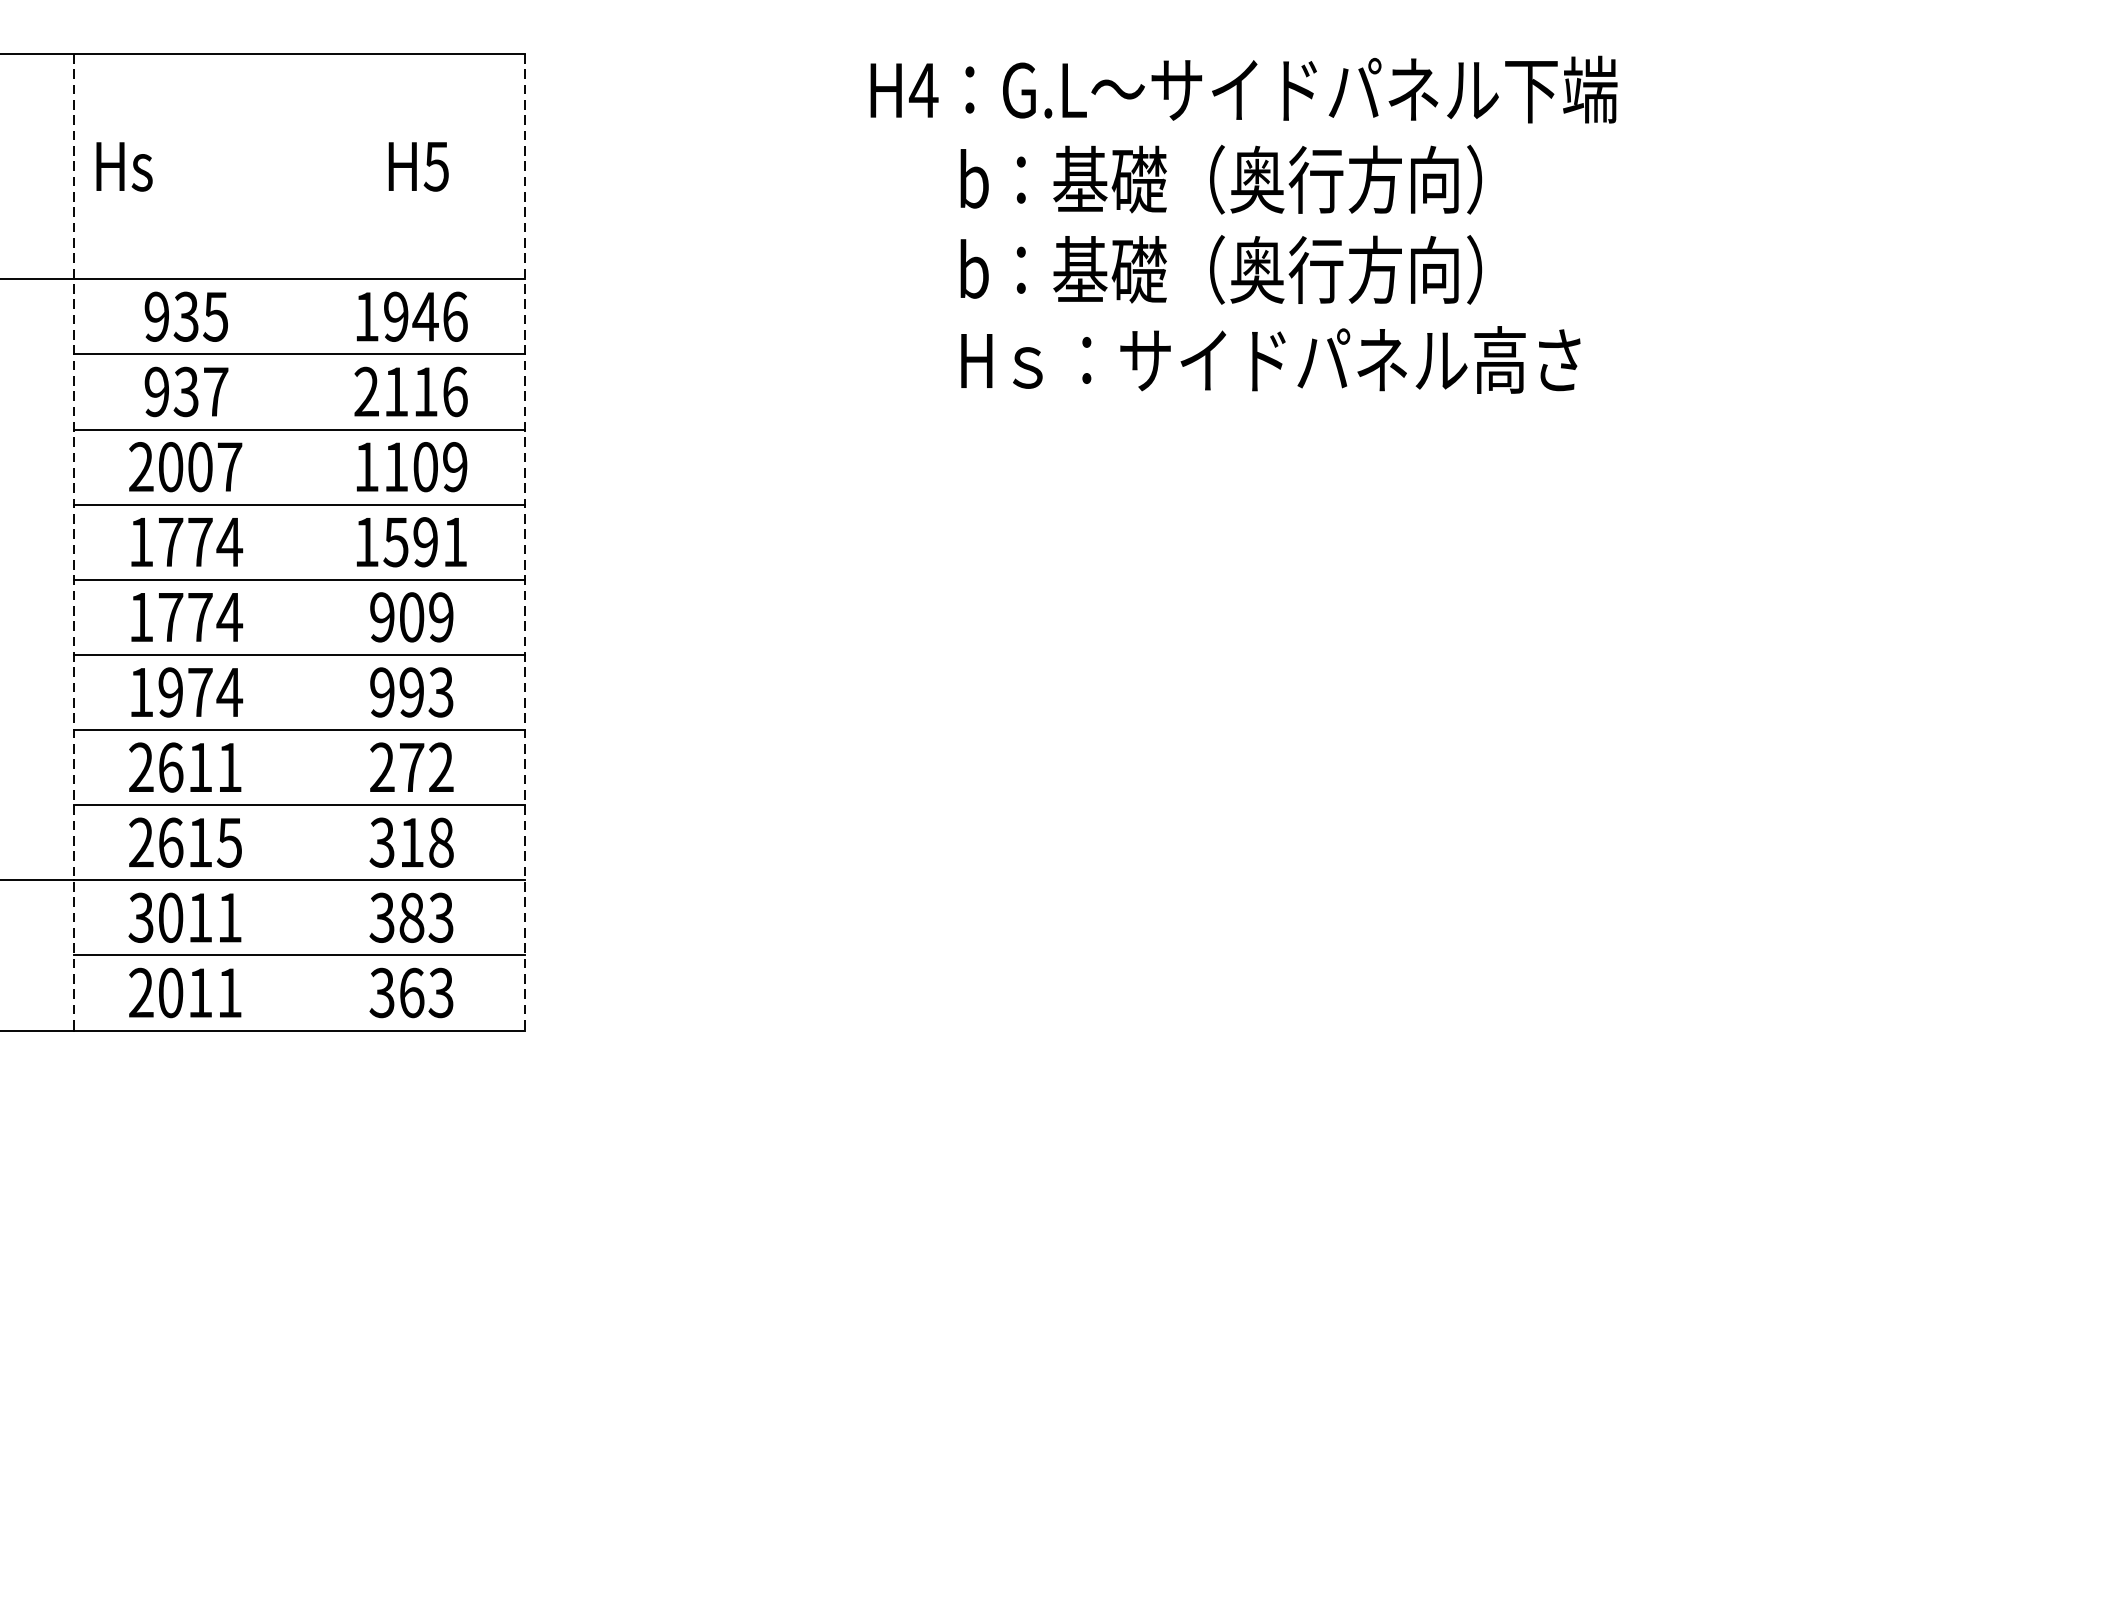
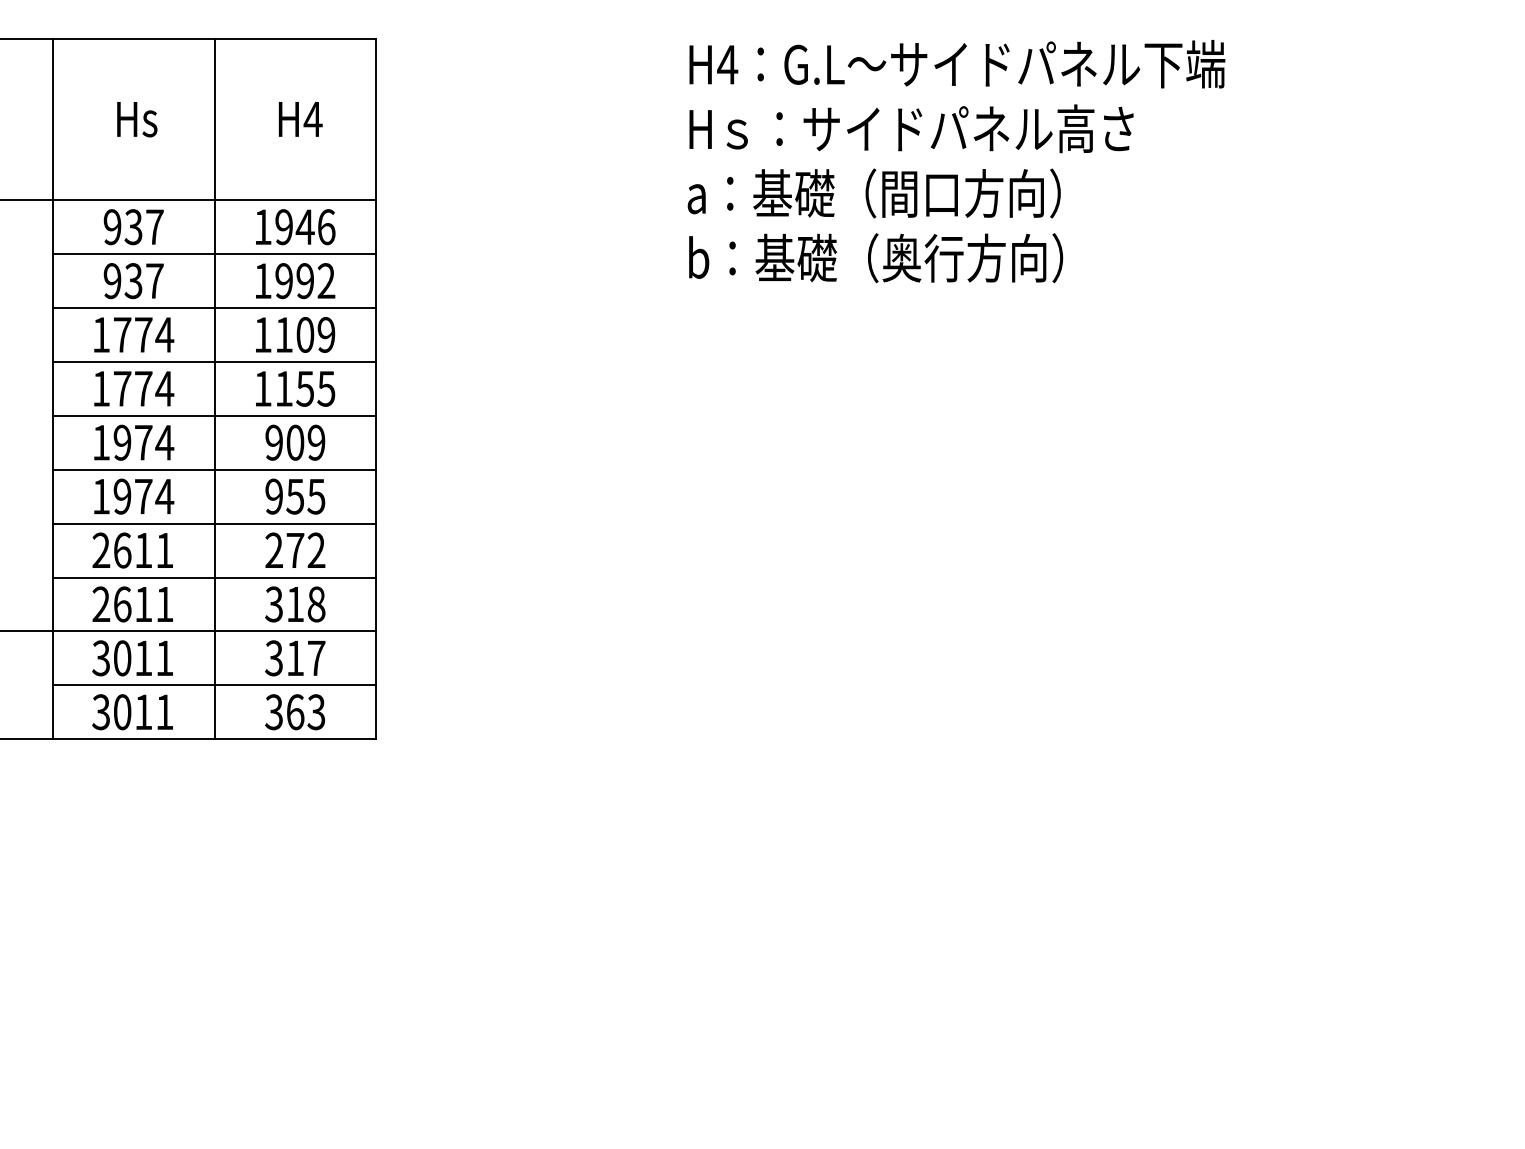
text: (1244, 90) -> (957, 64), moved
text: (124, 166) -> (137, 119), moved
text: (435, 166) -> (312, 119), H5 -> H4
text: (1270, 179) -> (911, 128), b：基礎（奥行方向） -> Hｓ：サイドパネル高さ
text: (1220, 269) -> (875, 193), b：基礎（奥行方向） -> a：基礎（間口方向）
text: (215, 317) -> (154, 227), 935 -> 937
text: (1270, 360) -> (911, 258), Hｓ：サイドパネル高さ -> b：基礎（奥行方向）
text: (410, 392) -> (294, 281), 2116 -> 1992
text: (186, 466) -> (133, 334), 2007 -> 1774
line: (299, 541) -> (214, 388), added
text: (425, 541) -> (305, 388), 1591 -> 1155
line: (73, 543) -> (52, 389), dashed -> solid
line: (524, 543) -> (376, 389), dashed -> solid
text: (170, 616) -> (122, 442), 1774 -> 1974
text: (425, 692) -> (305, 496), 993 -> 955
text: (229, 842) -> (164, 604), 2615 -> 2611
text: (425, 918) -> (305, 658), 383 -> 317
text: (141, 993) -> (101, 712), 2011 -> 3011

